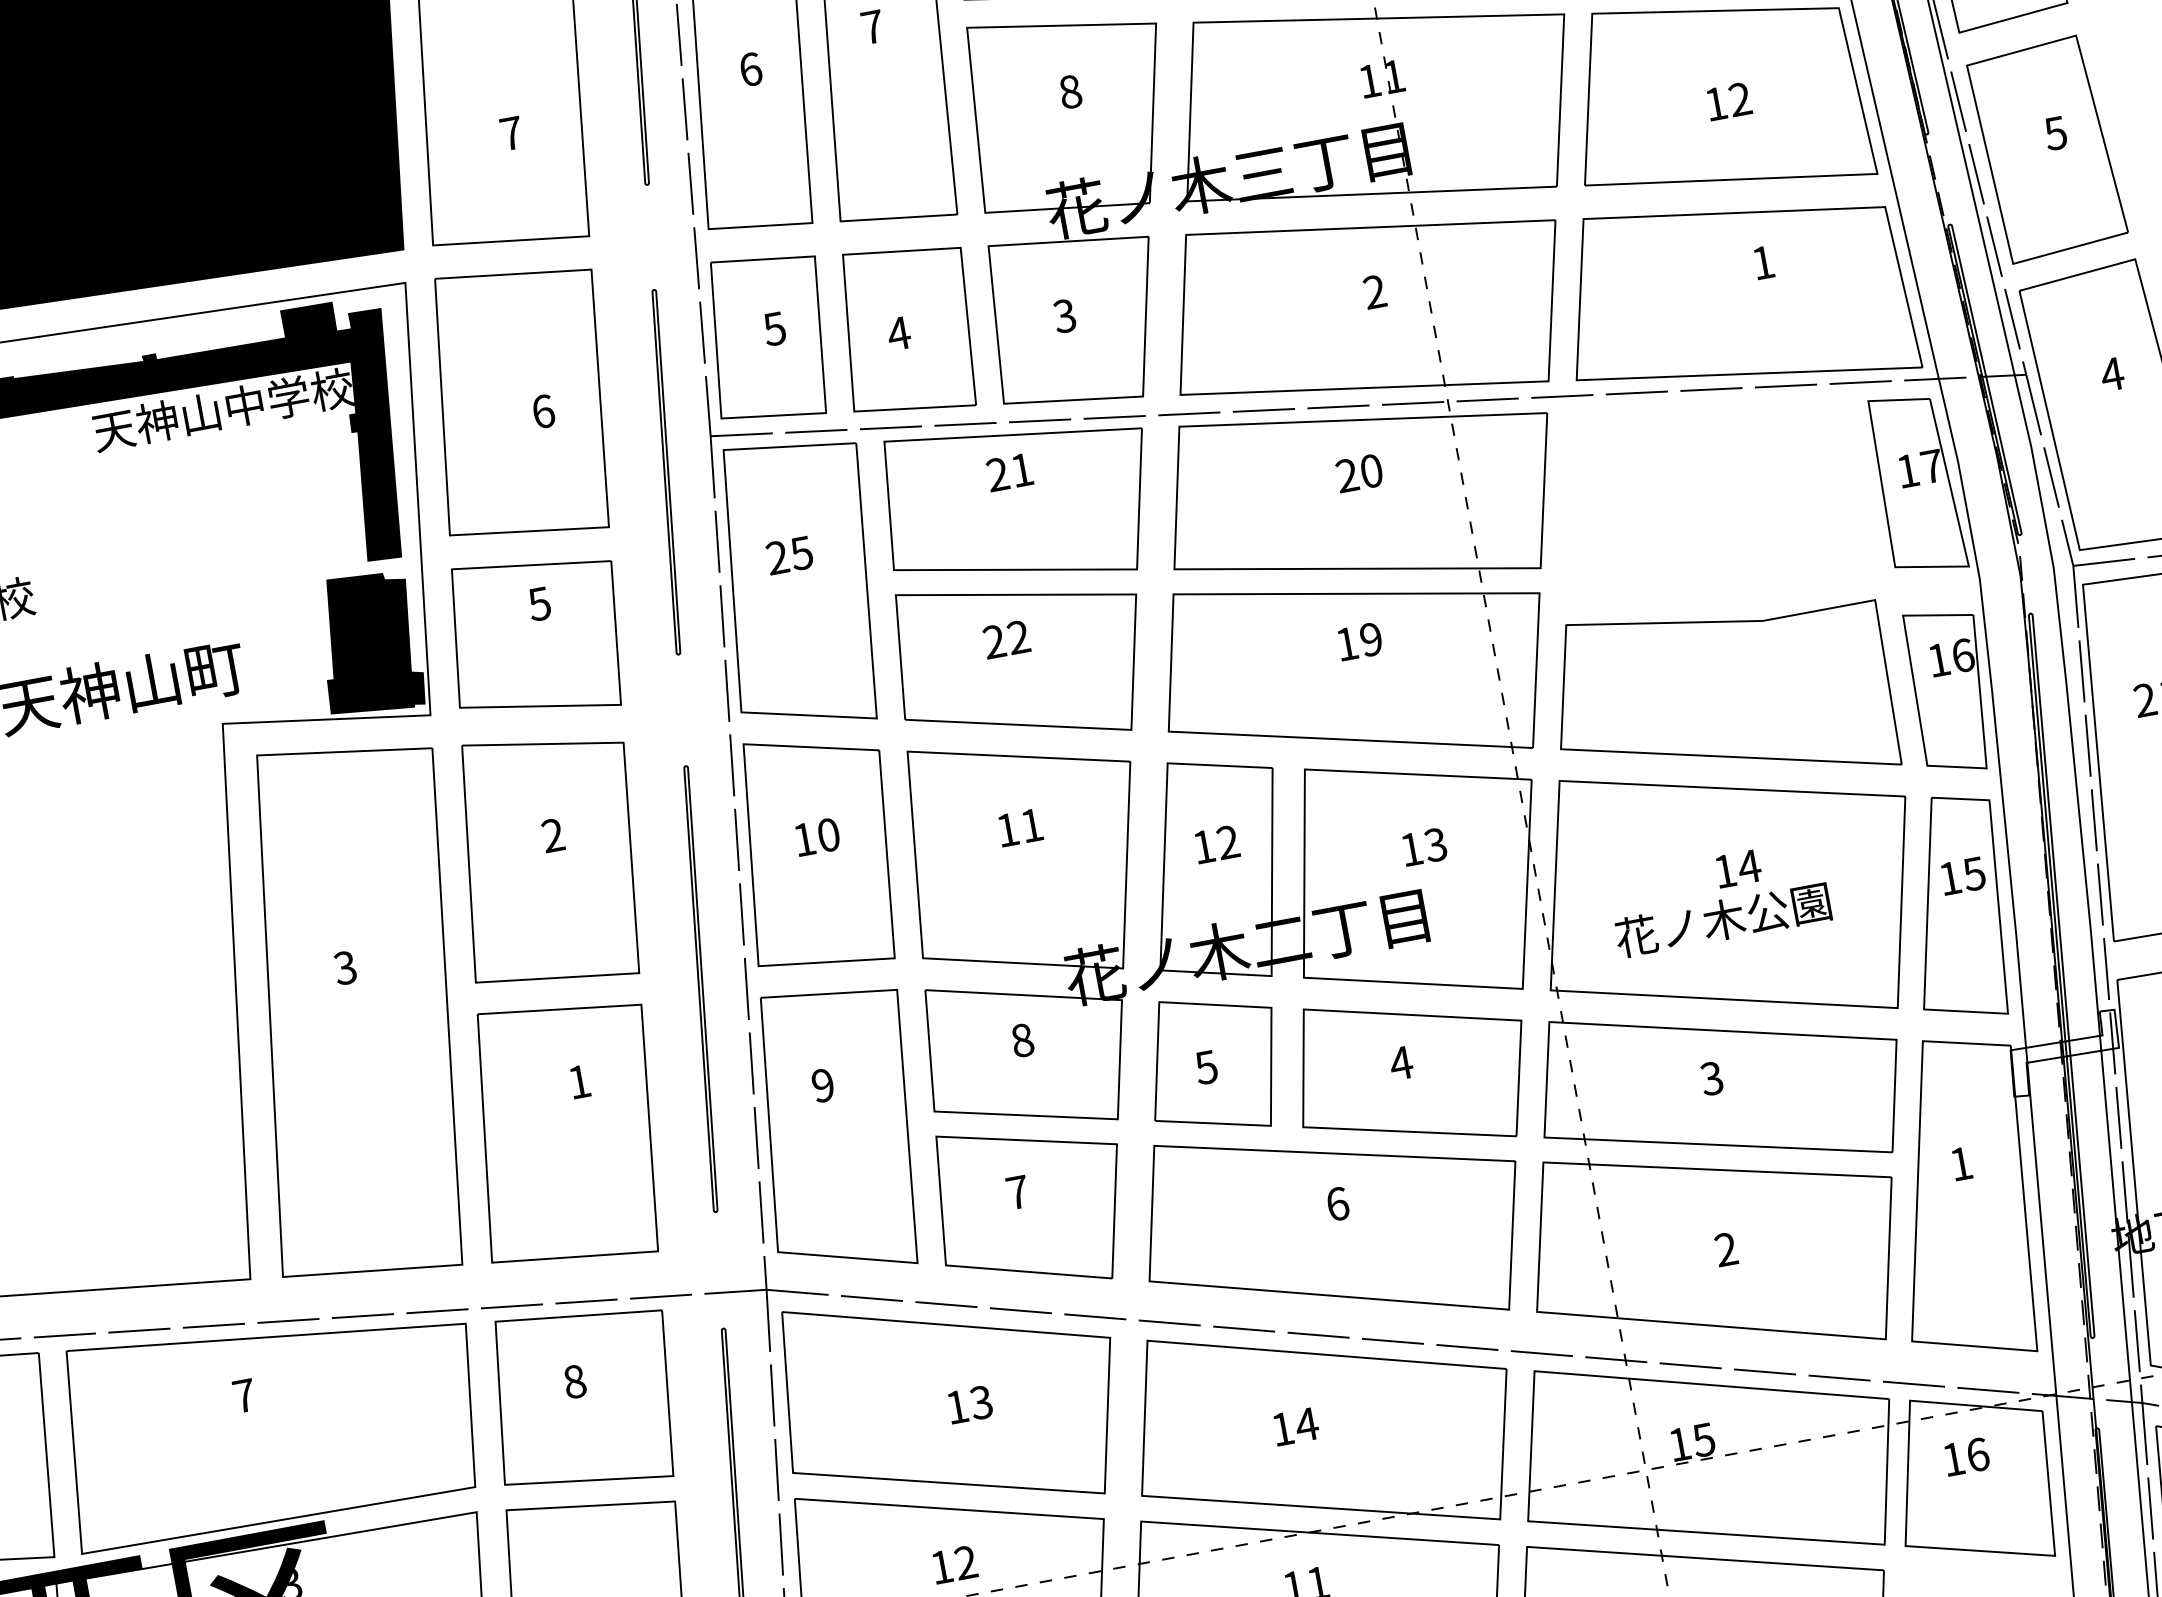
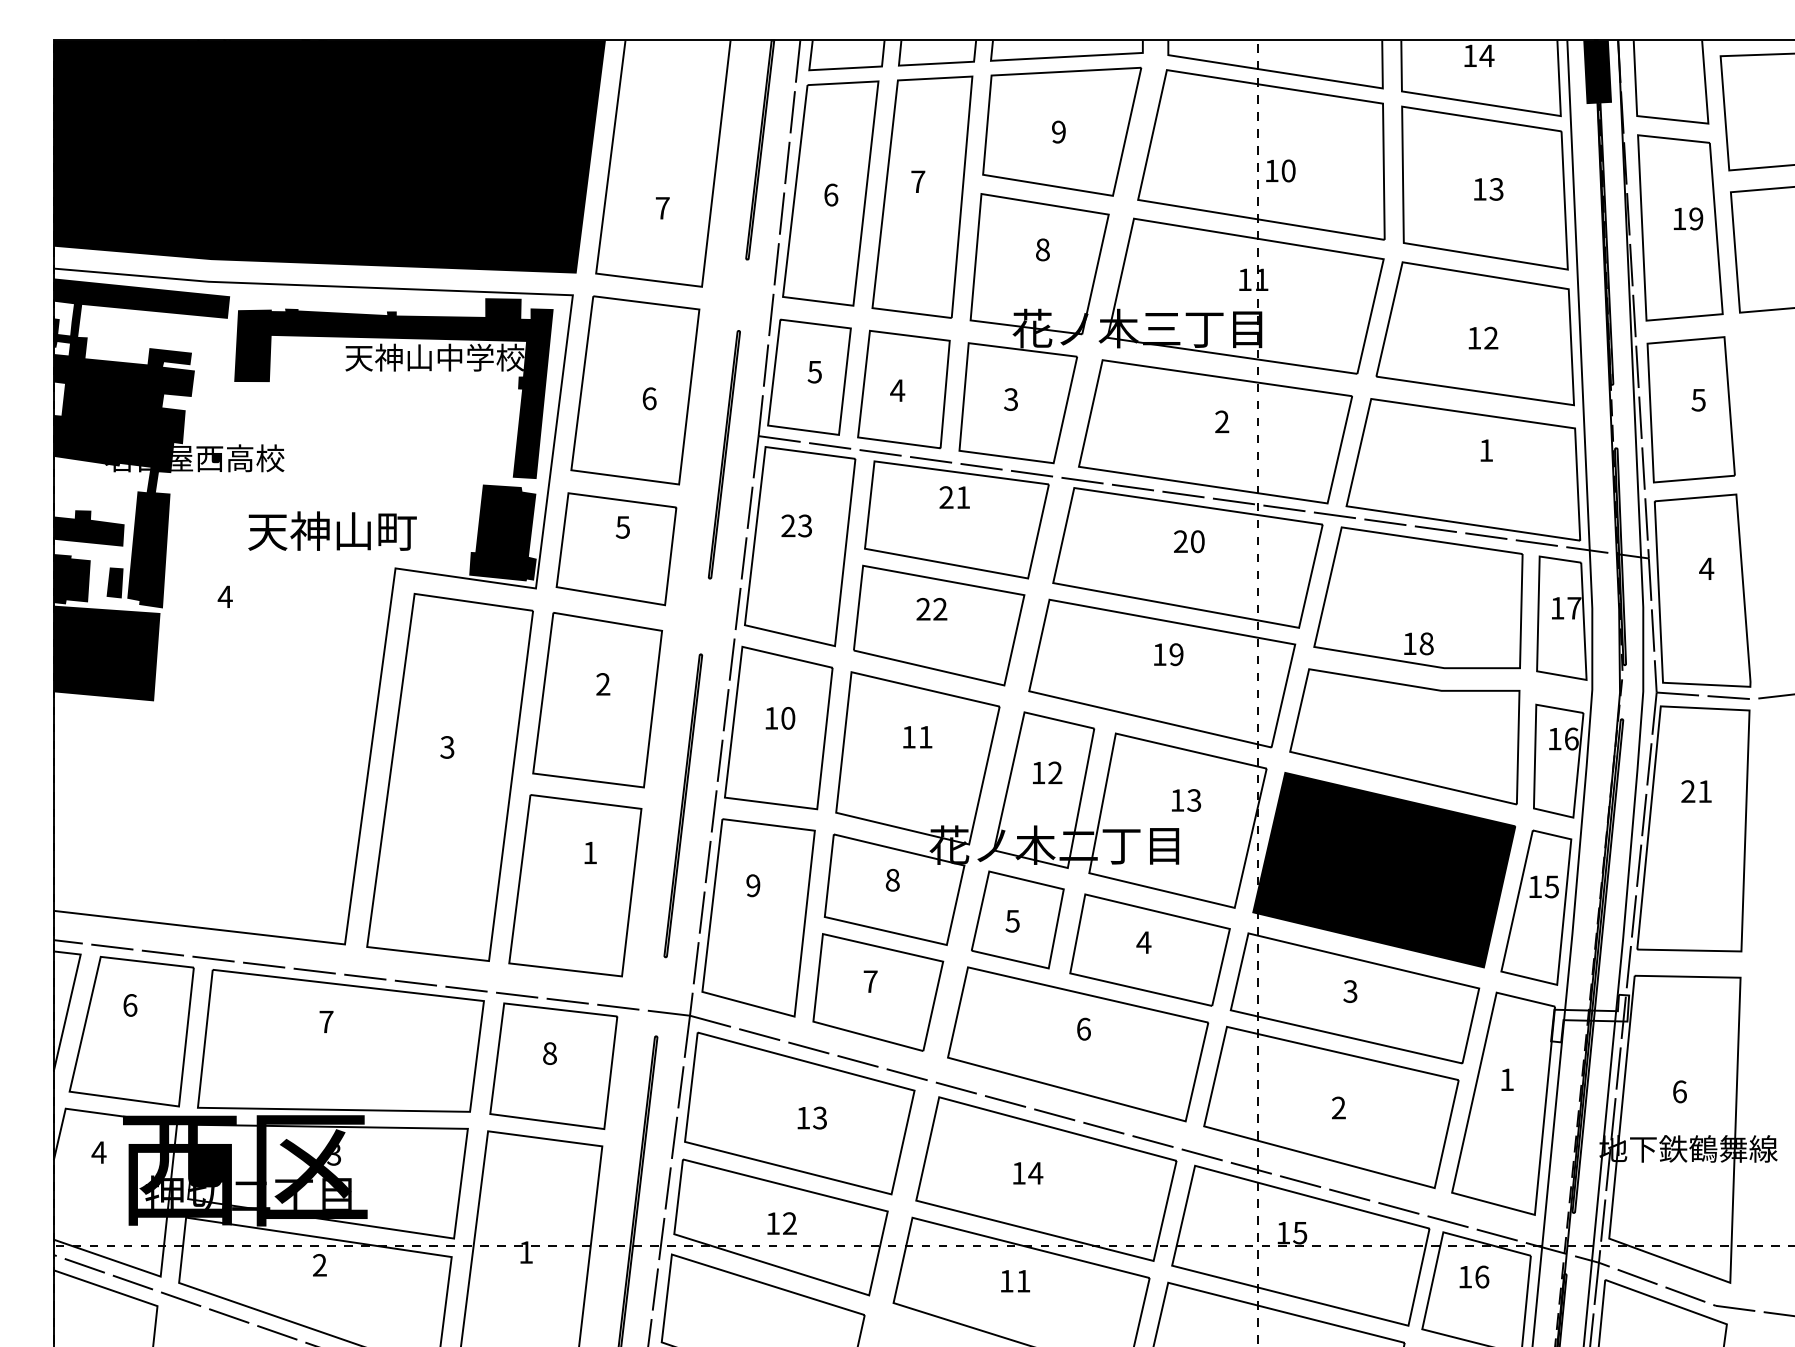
part: (1704, 492) -> (1418, 597), added
text: (802, 552) -> (805, 525), 25 -> 23
fill: (1728, 893) -> (1384, 869), added

